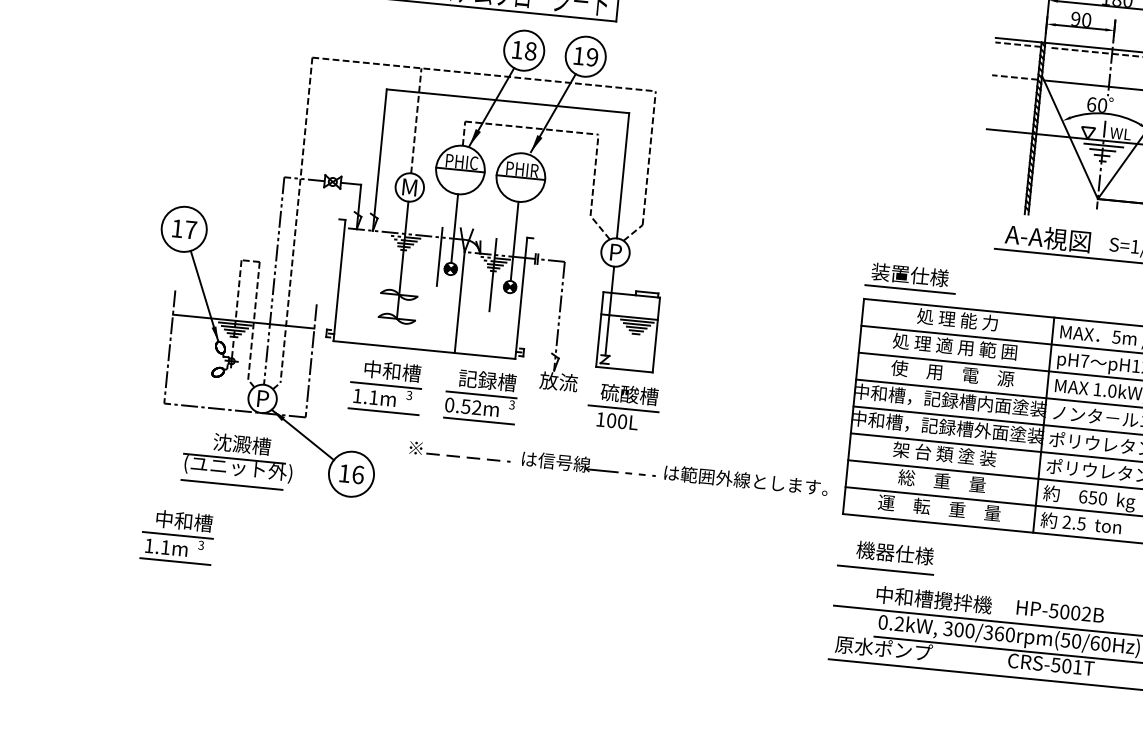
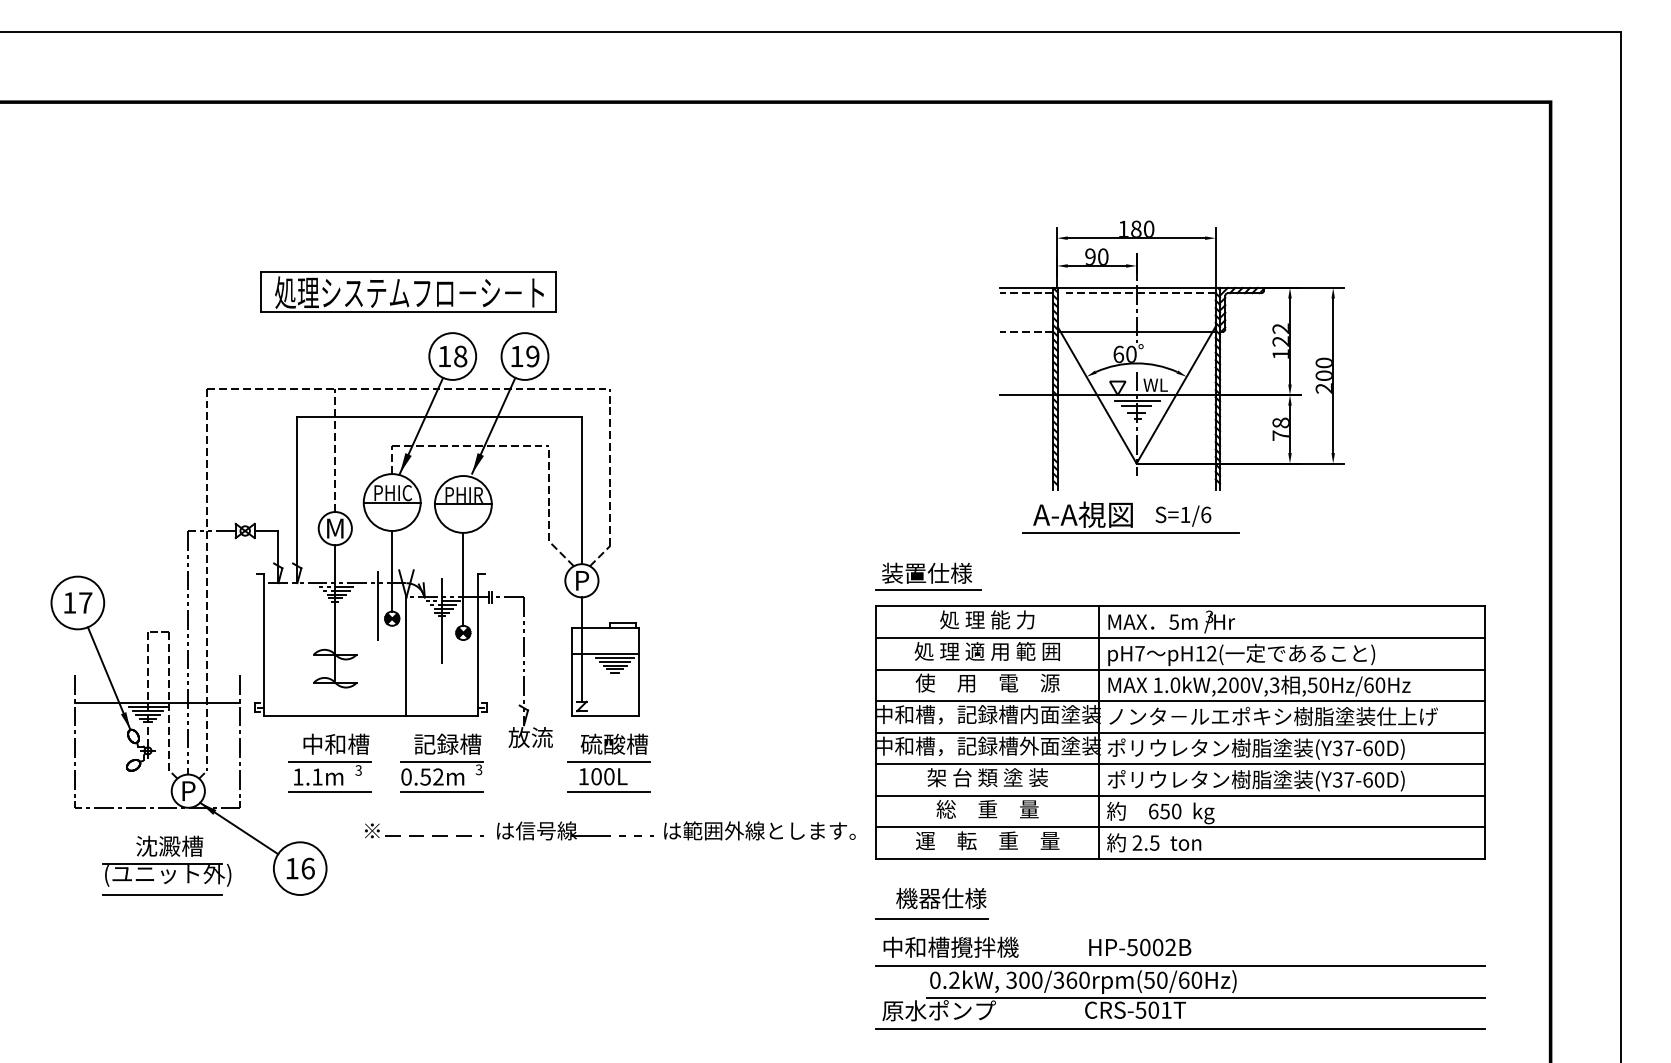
line: (621, 435) -> (609, 792), added
part: (177, 536) -> (104, 960), removed
text: (933, 599) -> (950, 946), moved

